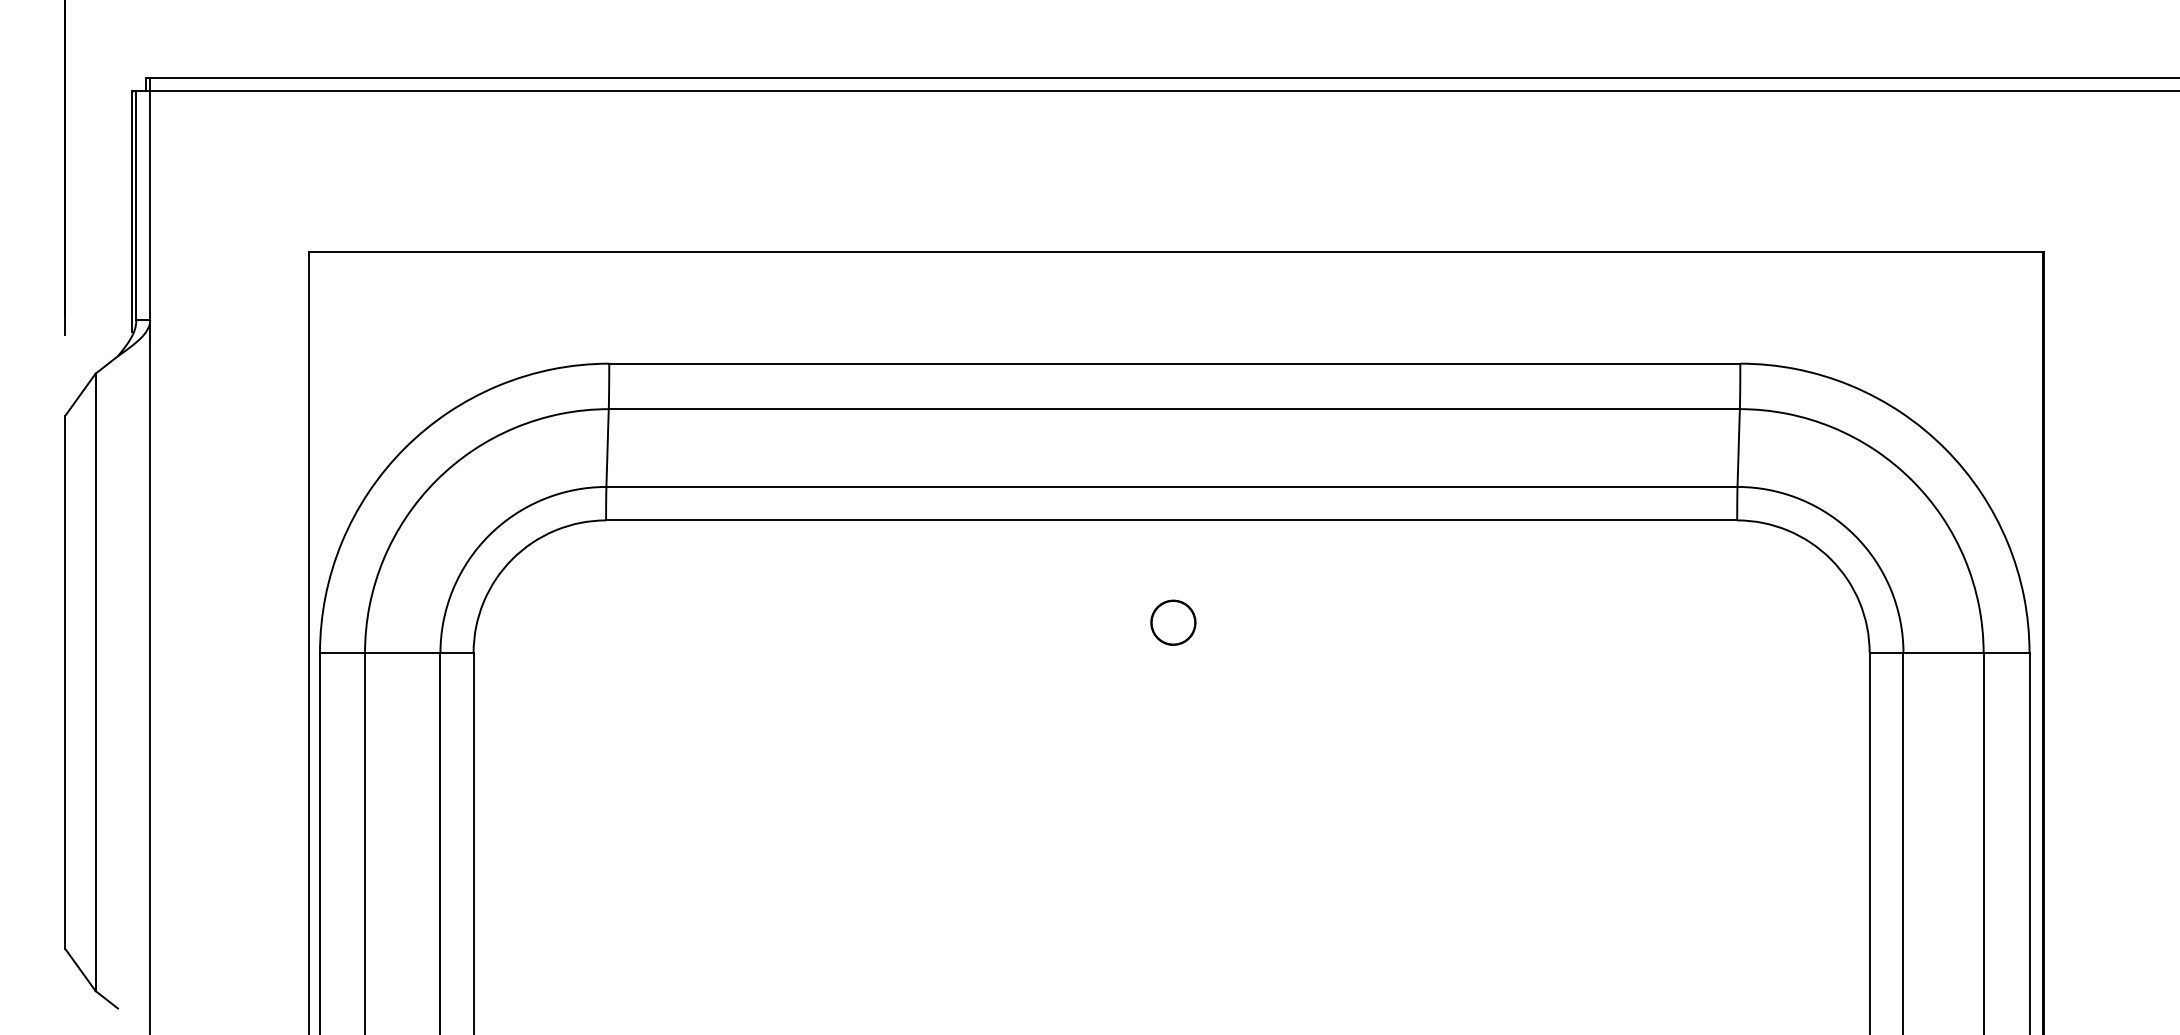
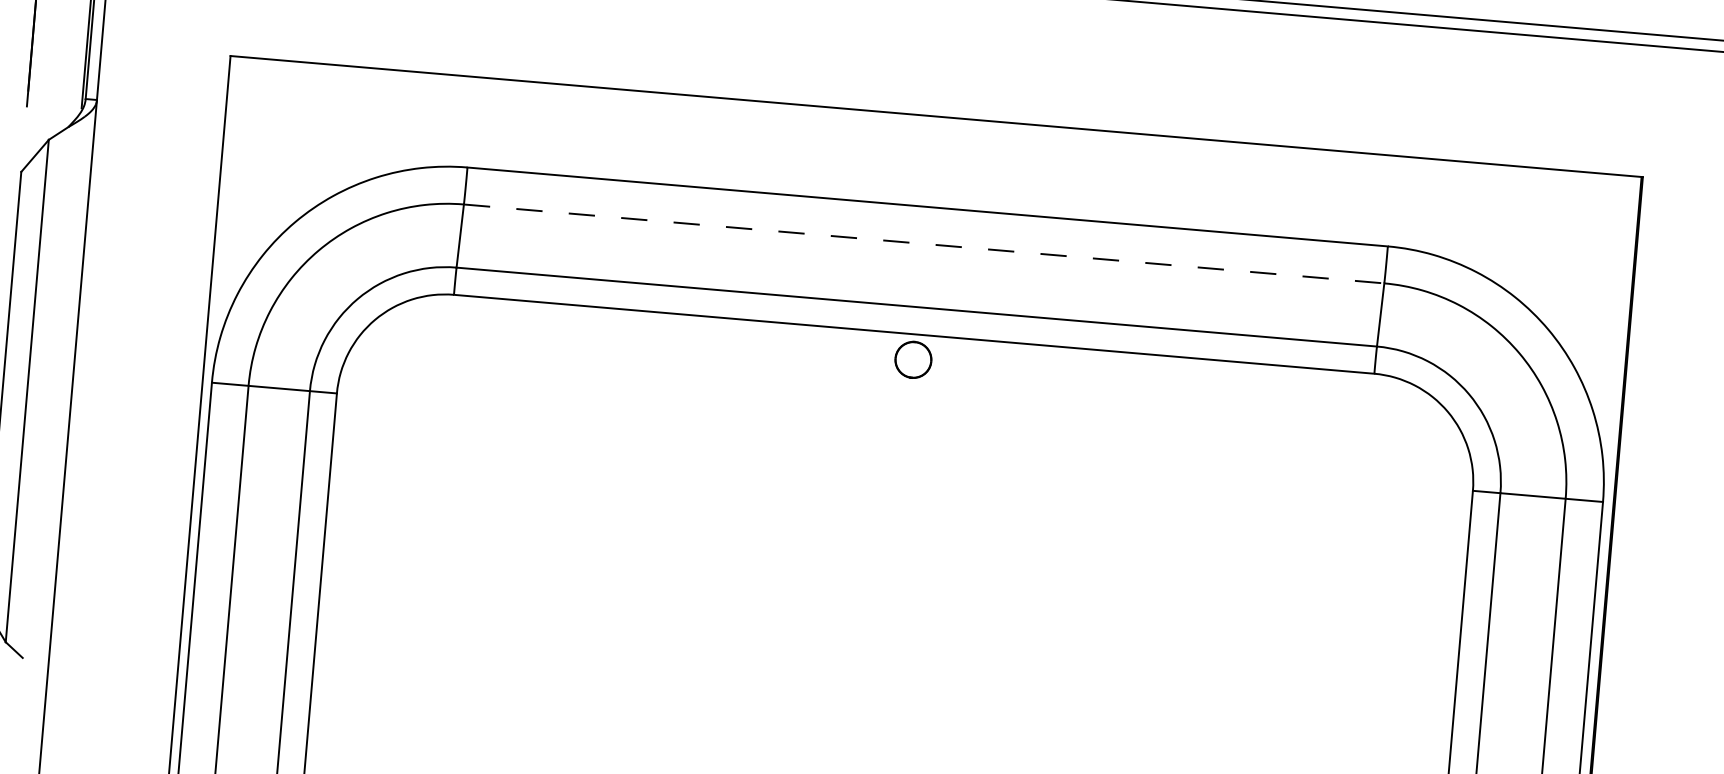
line: (1174, 409) -> (924, 244), solid -> dashed
part: (1173, 622) -> (913, 359), moved

